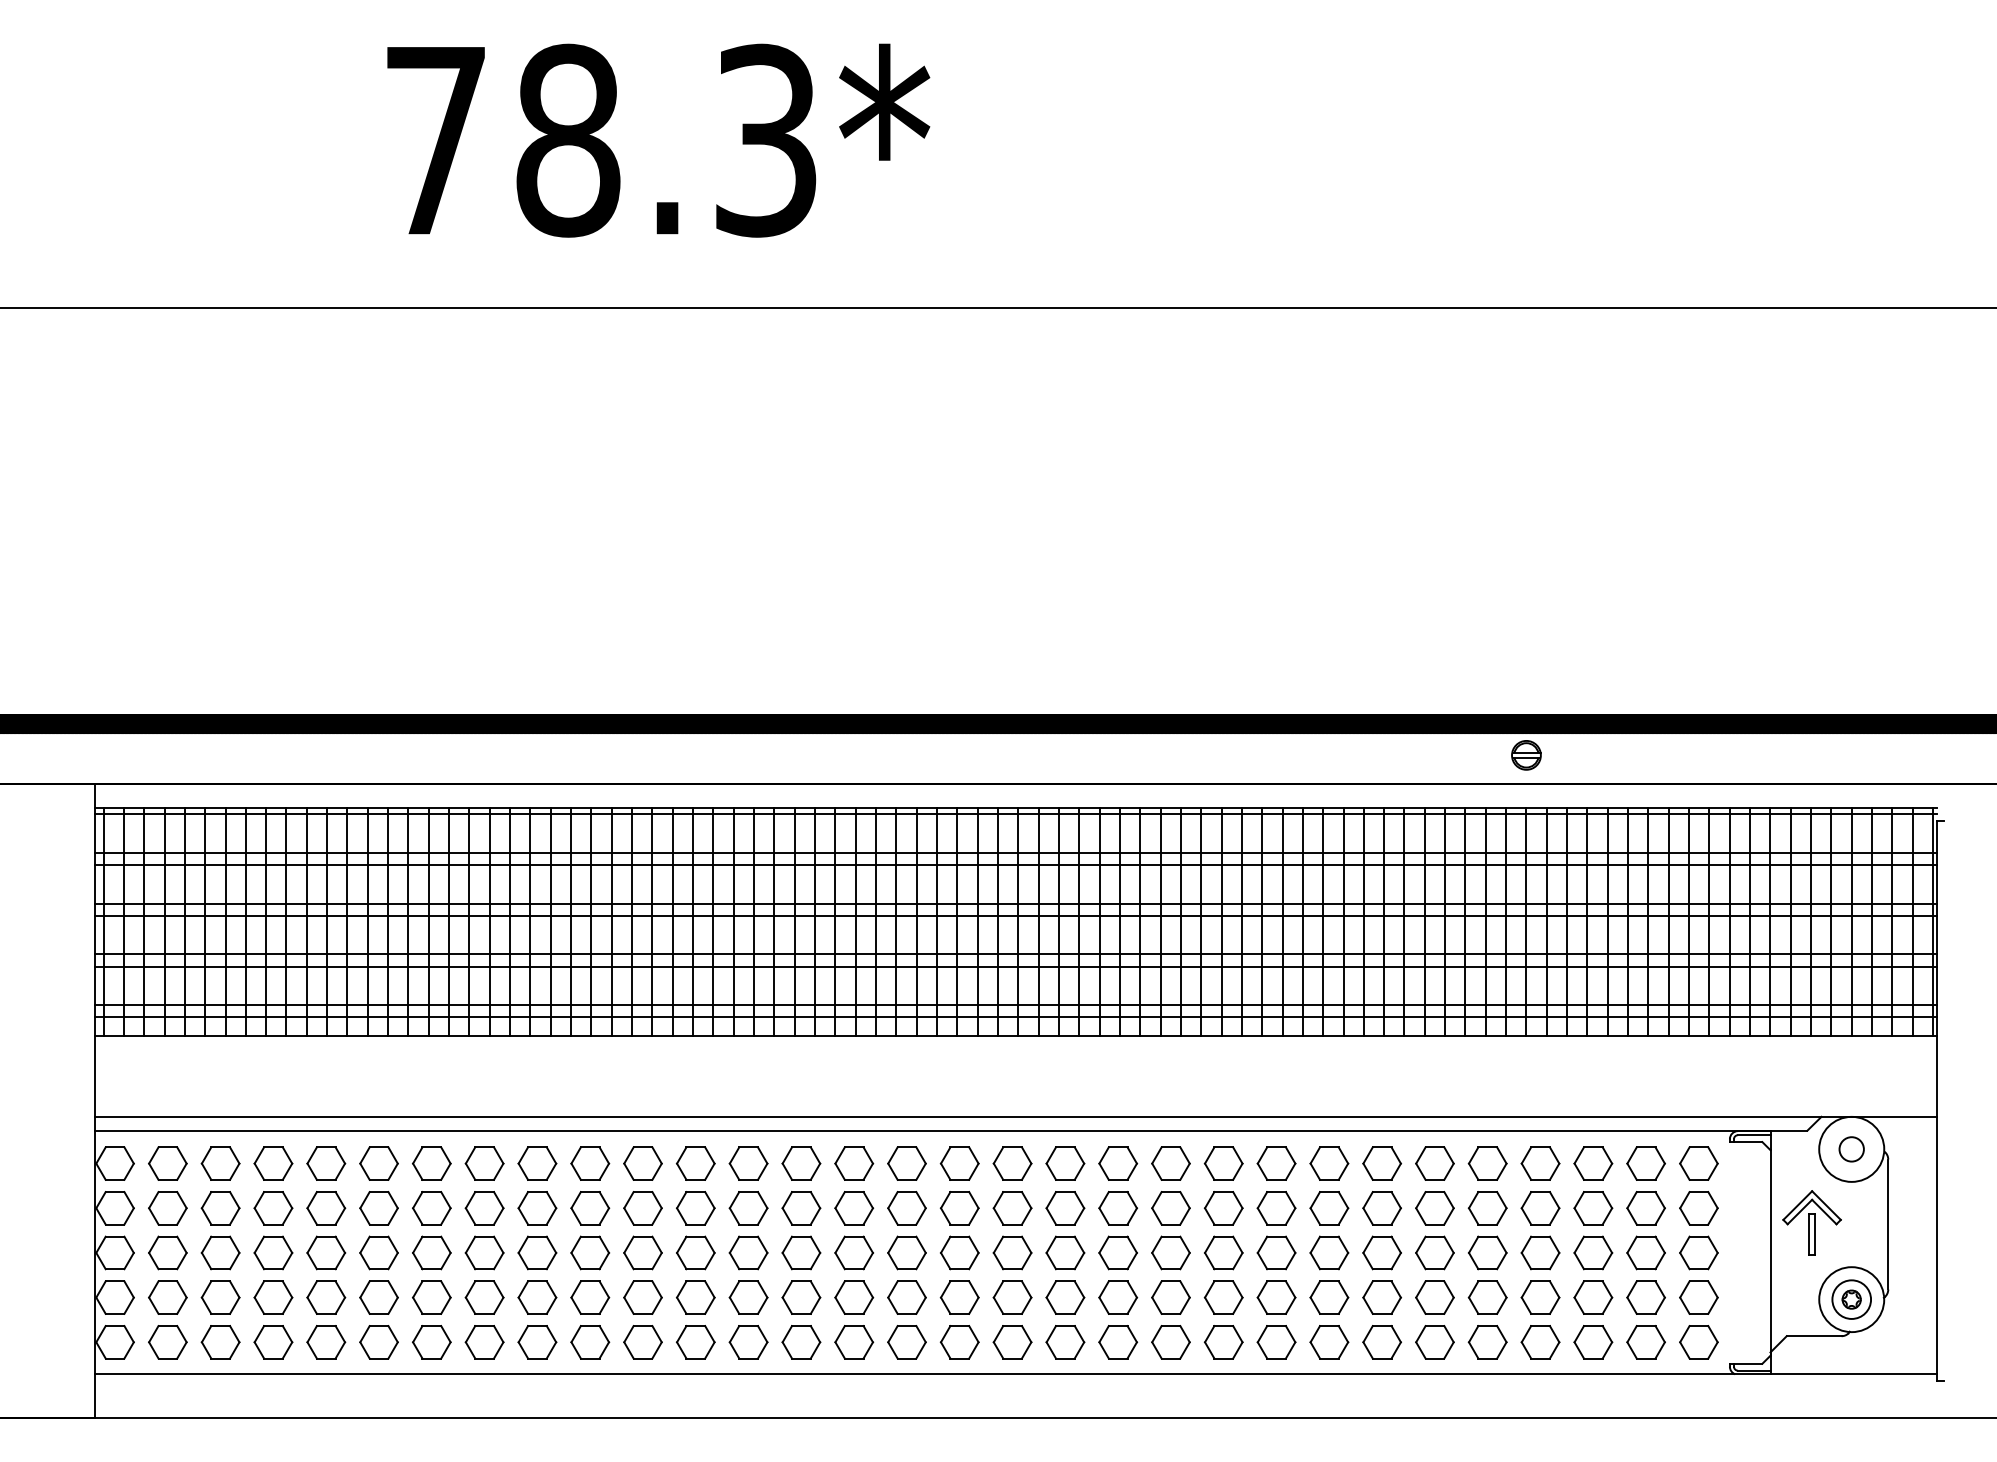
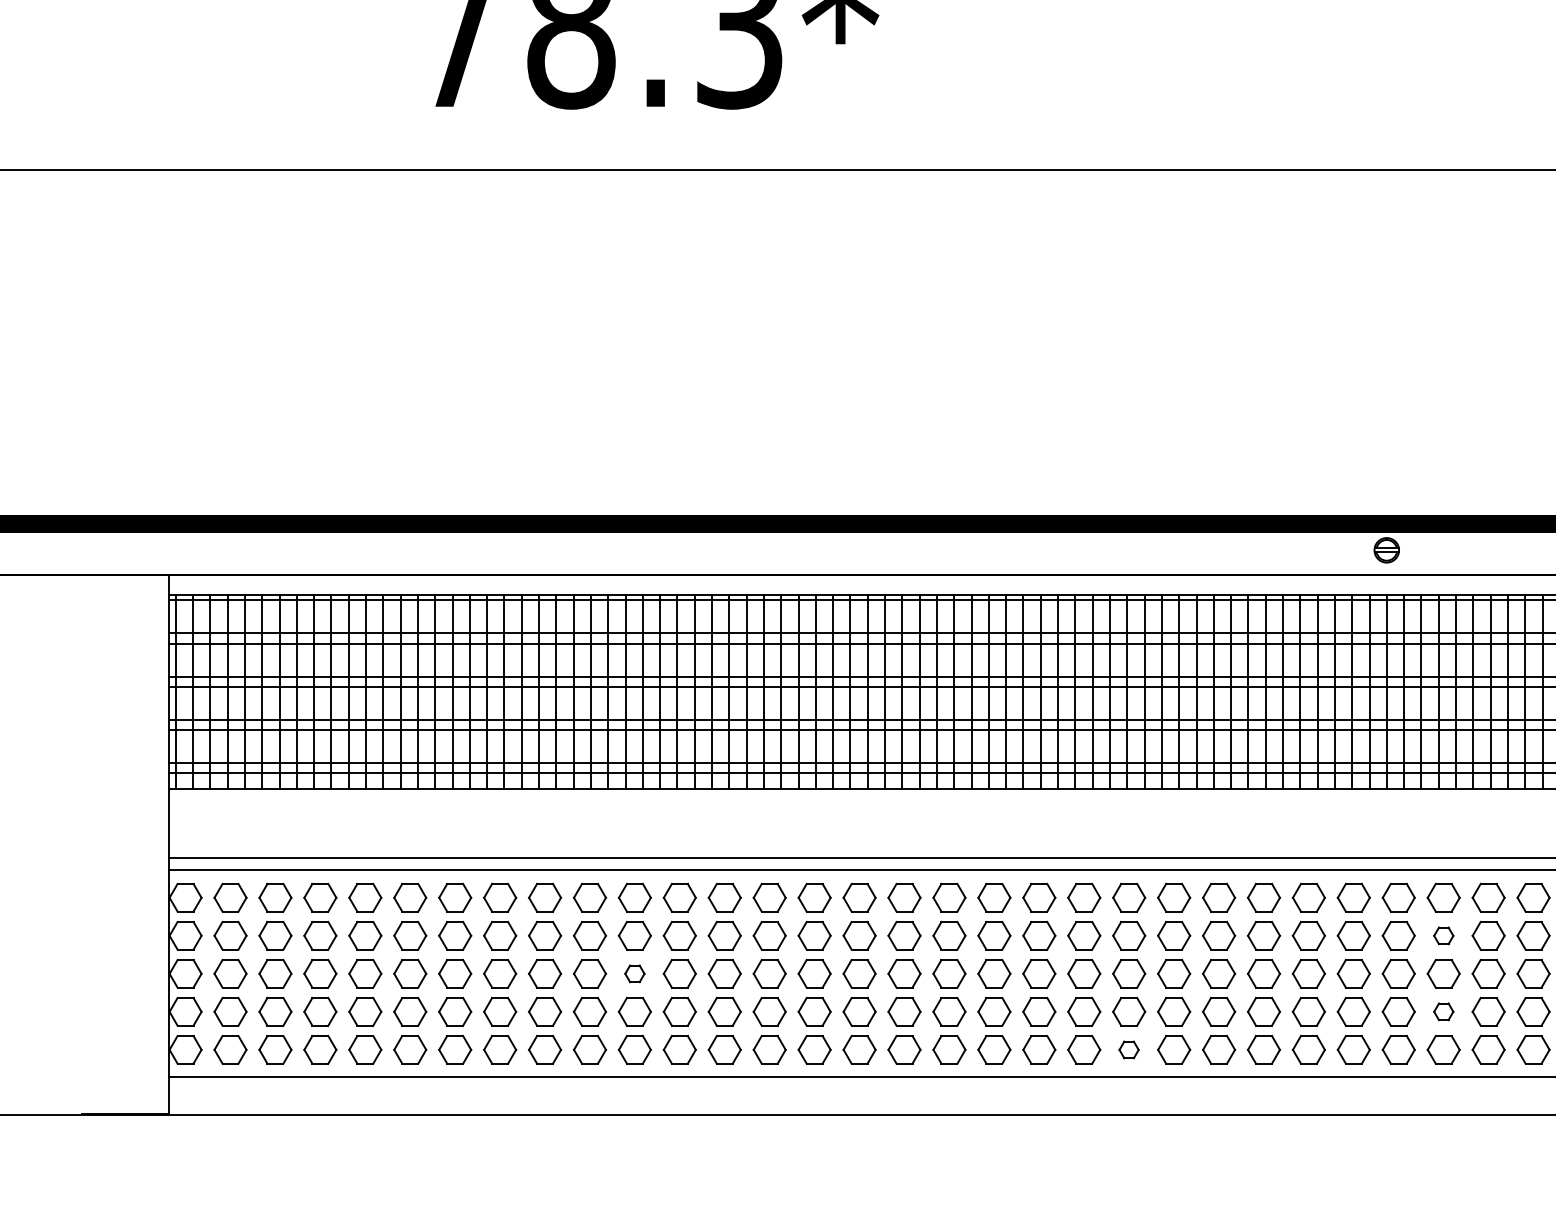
part: (1593, 1208) -> (1443, 936), size x0.6
part: (642, 1252) -> (634, 973), size x0.6
part: (1593, 1297) -> (1443, 1011), size x0.6
part: (1223, 1342) -> (1128, 1050), size x0.6

